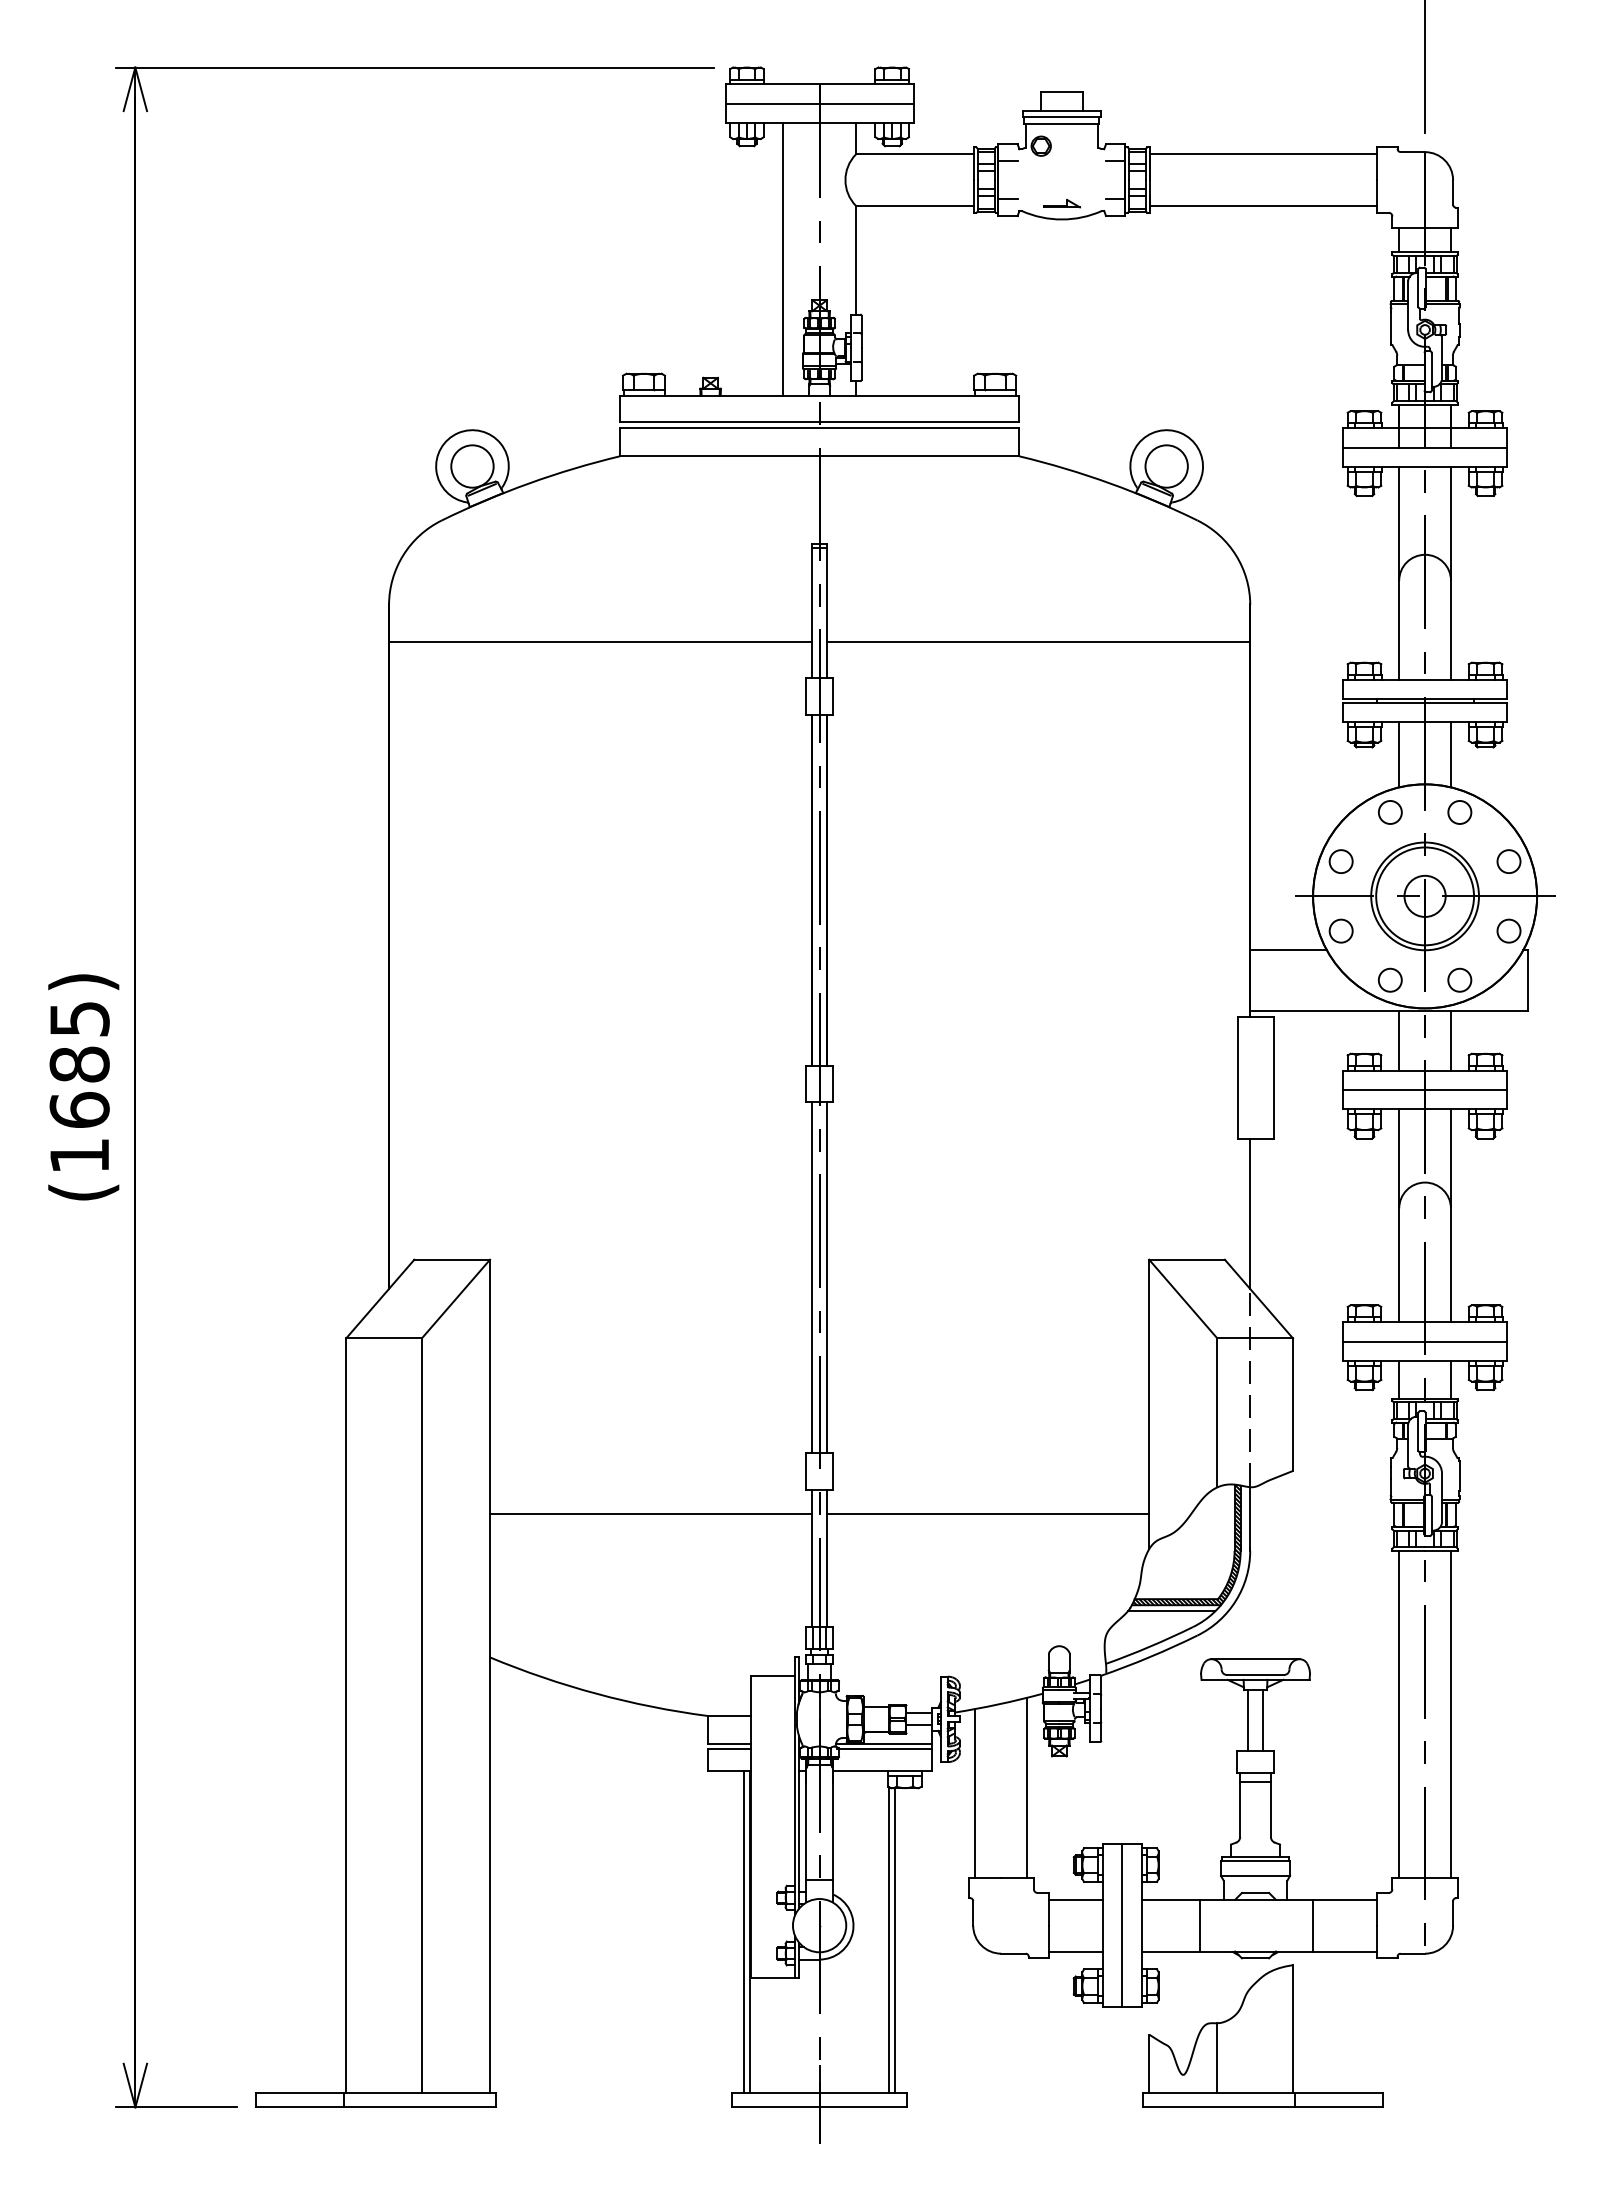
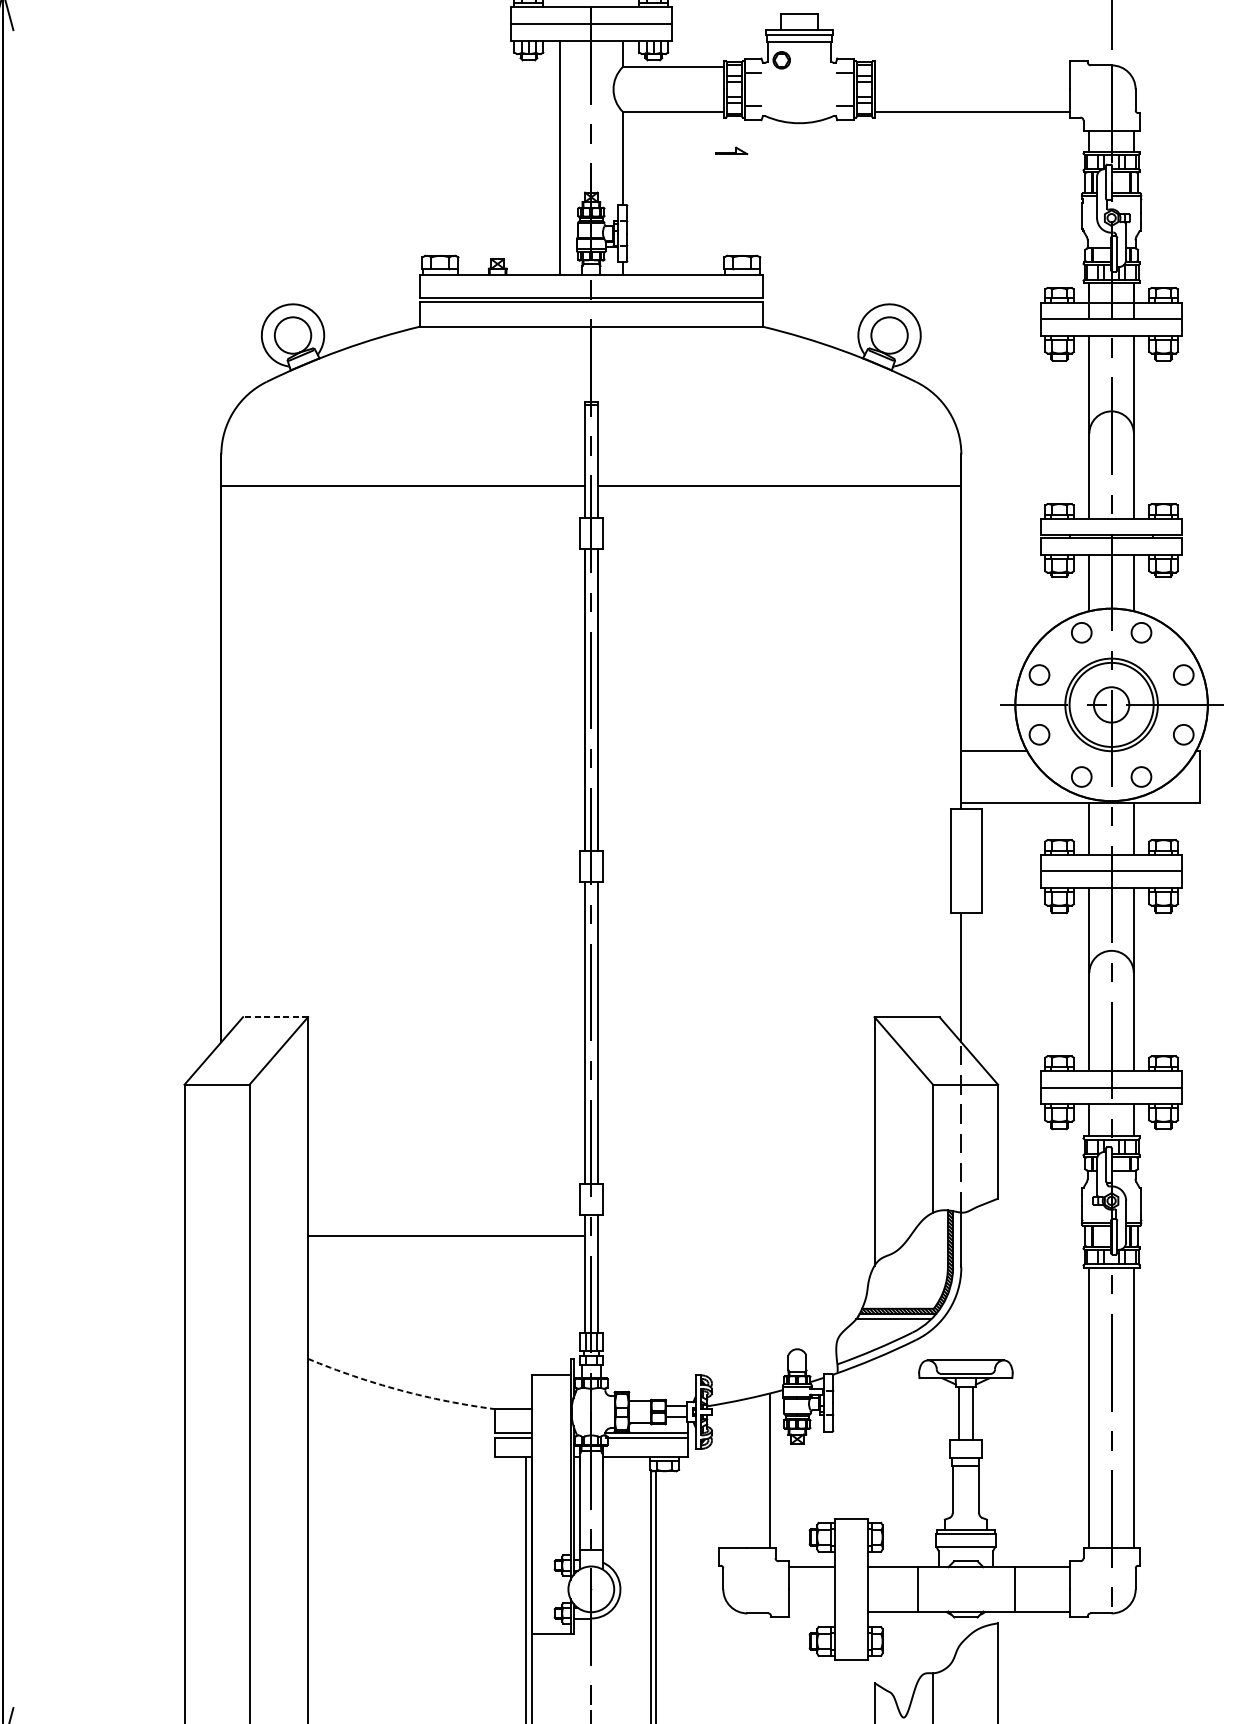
line: (1263, 154) -> (972, 67), removed
part: (1061, 203) -> (731, 150), moved
line: (452, 1259) -> (275, 1016), solid -> dashed
line: (987, 1514) -> (735, 1236), removed
arc: (596, 1693) -> (399, 1389), solid -> dashed
line: (975, 1793) -> (725, 1475), removed
line: (1122, 1925) -> (851, 1589), removed
line: (1075, 1951) -> (811, 1611), removed

